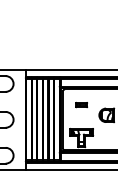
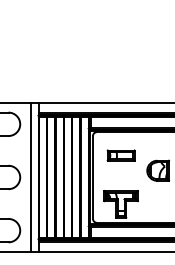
part: (81, 104) -> (120, 154), size x1.67
line: (21, 119) -> (31, 176), added

